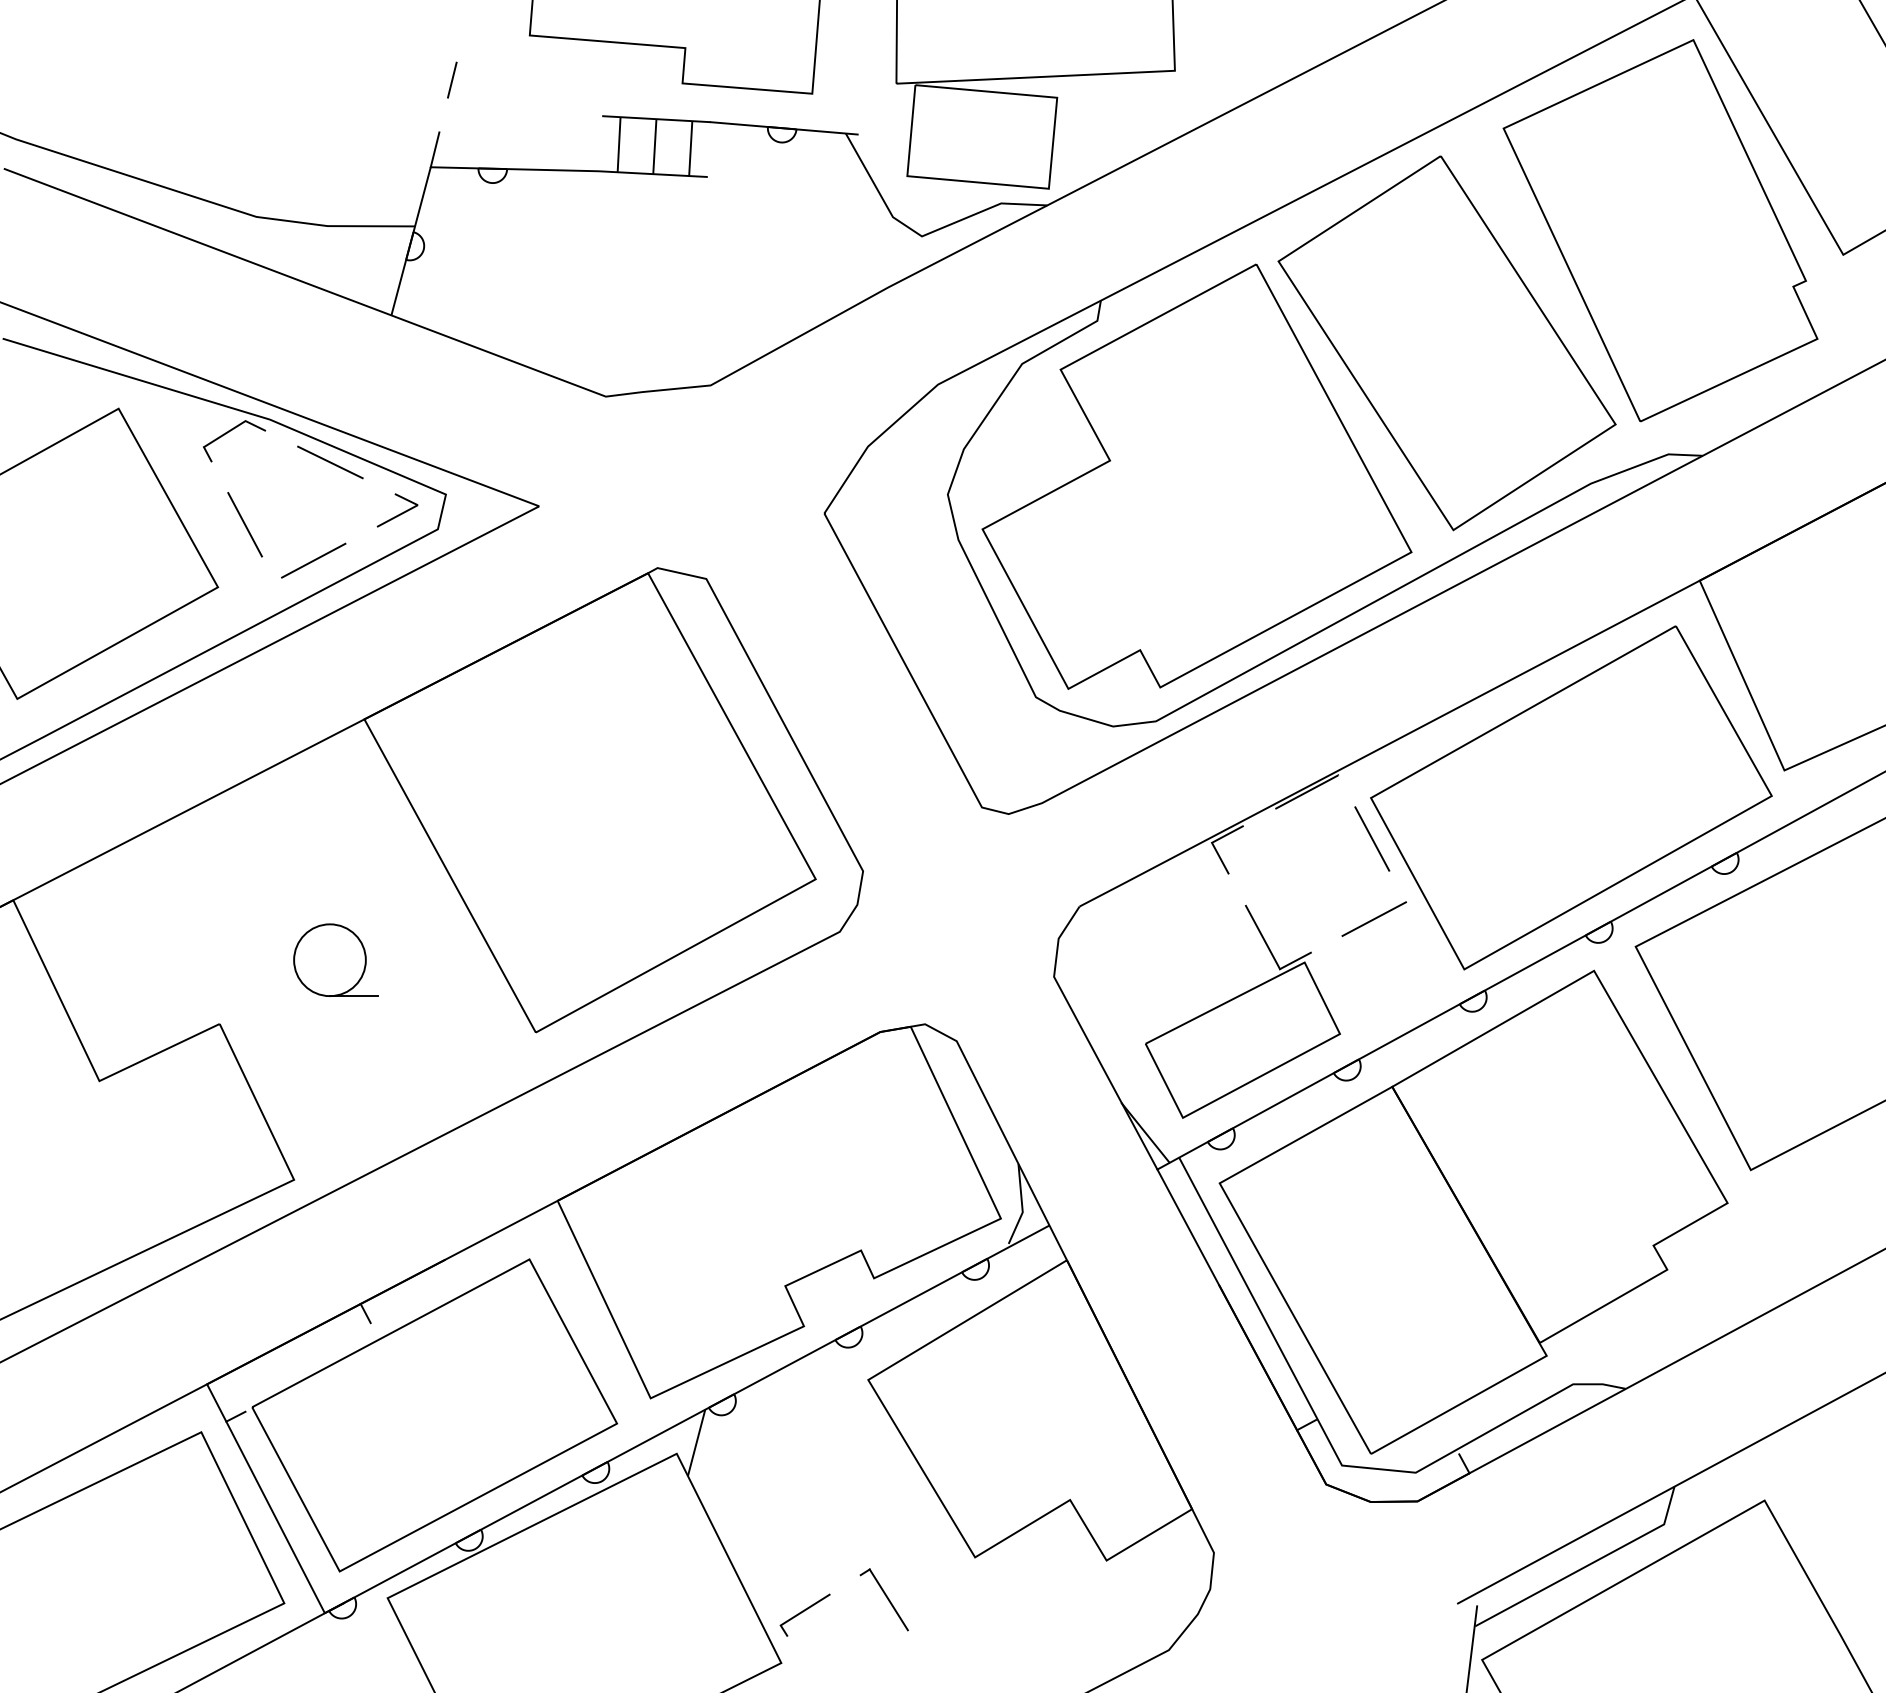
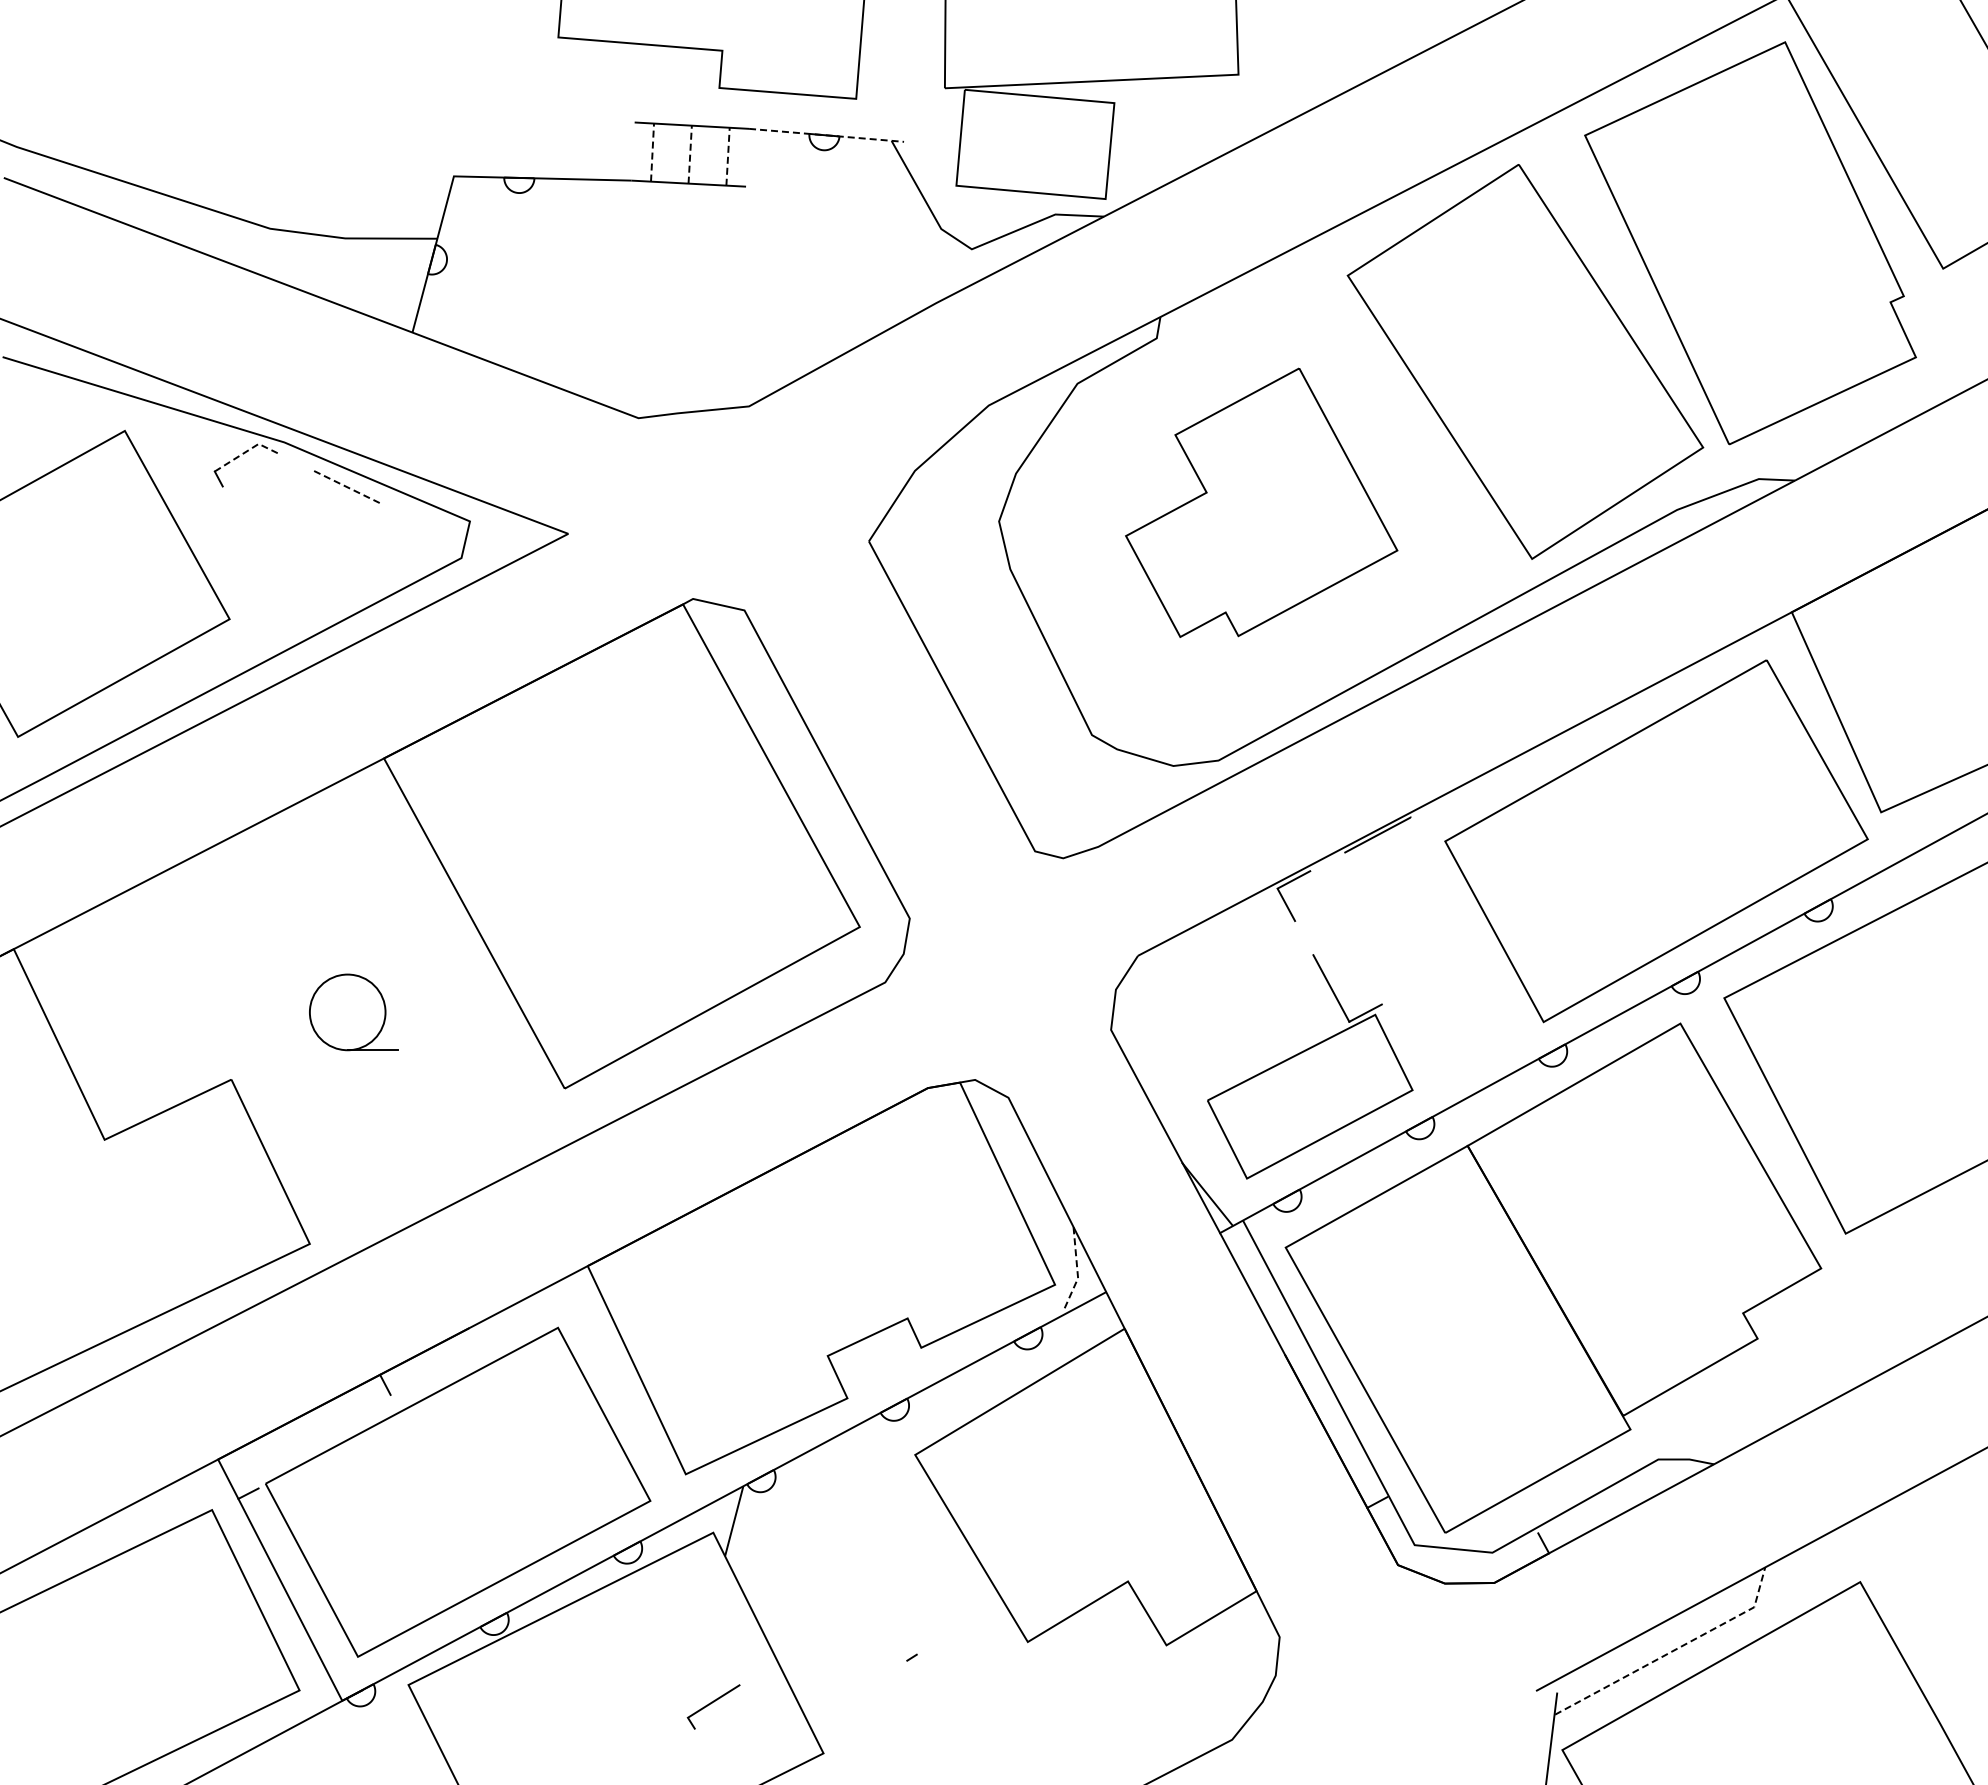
line: (452, 80) -> (476, 84), removed
line: (784, 128) -> (826, 135), solid -> dashed
line: (619, 144) -> (652, 152), solid -> dashed
line: (655, 146) -> (690, 154), solid -> dashed
line: (691, 148) -> (728, 156), solid -> dashed
line: (435, 149) -> (458, 157), removed
line: (234, 427) -> (247, 450), solid -> dashed
line: (330, 462) -> (348, 487), solid -> dashed
part: (1196, 476) -> (1261, 502), size x0.6
line: (398, 514) -> (419, 542), removed
line: (245, 524) -> (258, 552), removed
line: (313, 560) -> (330, 590), removed
line: (1372, 838) -> (1446, 884), removed
line: (1374, 918) -> (1448, 968), removed
line: (1022, 1205) -> (1077, 1271), solid -> dashed
line: (1587, 1565) -> (1673, 1650), solid -> dashed
line: (888, 1599) -> (936, 1686), removed
line: (803, 1612) -> (711, 1704), moved

